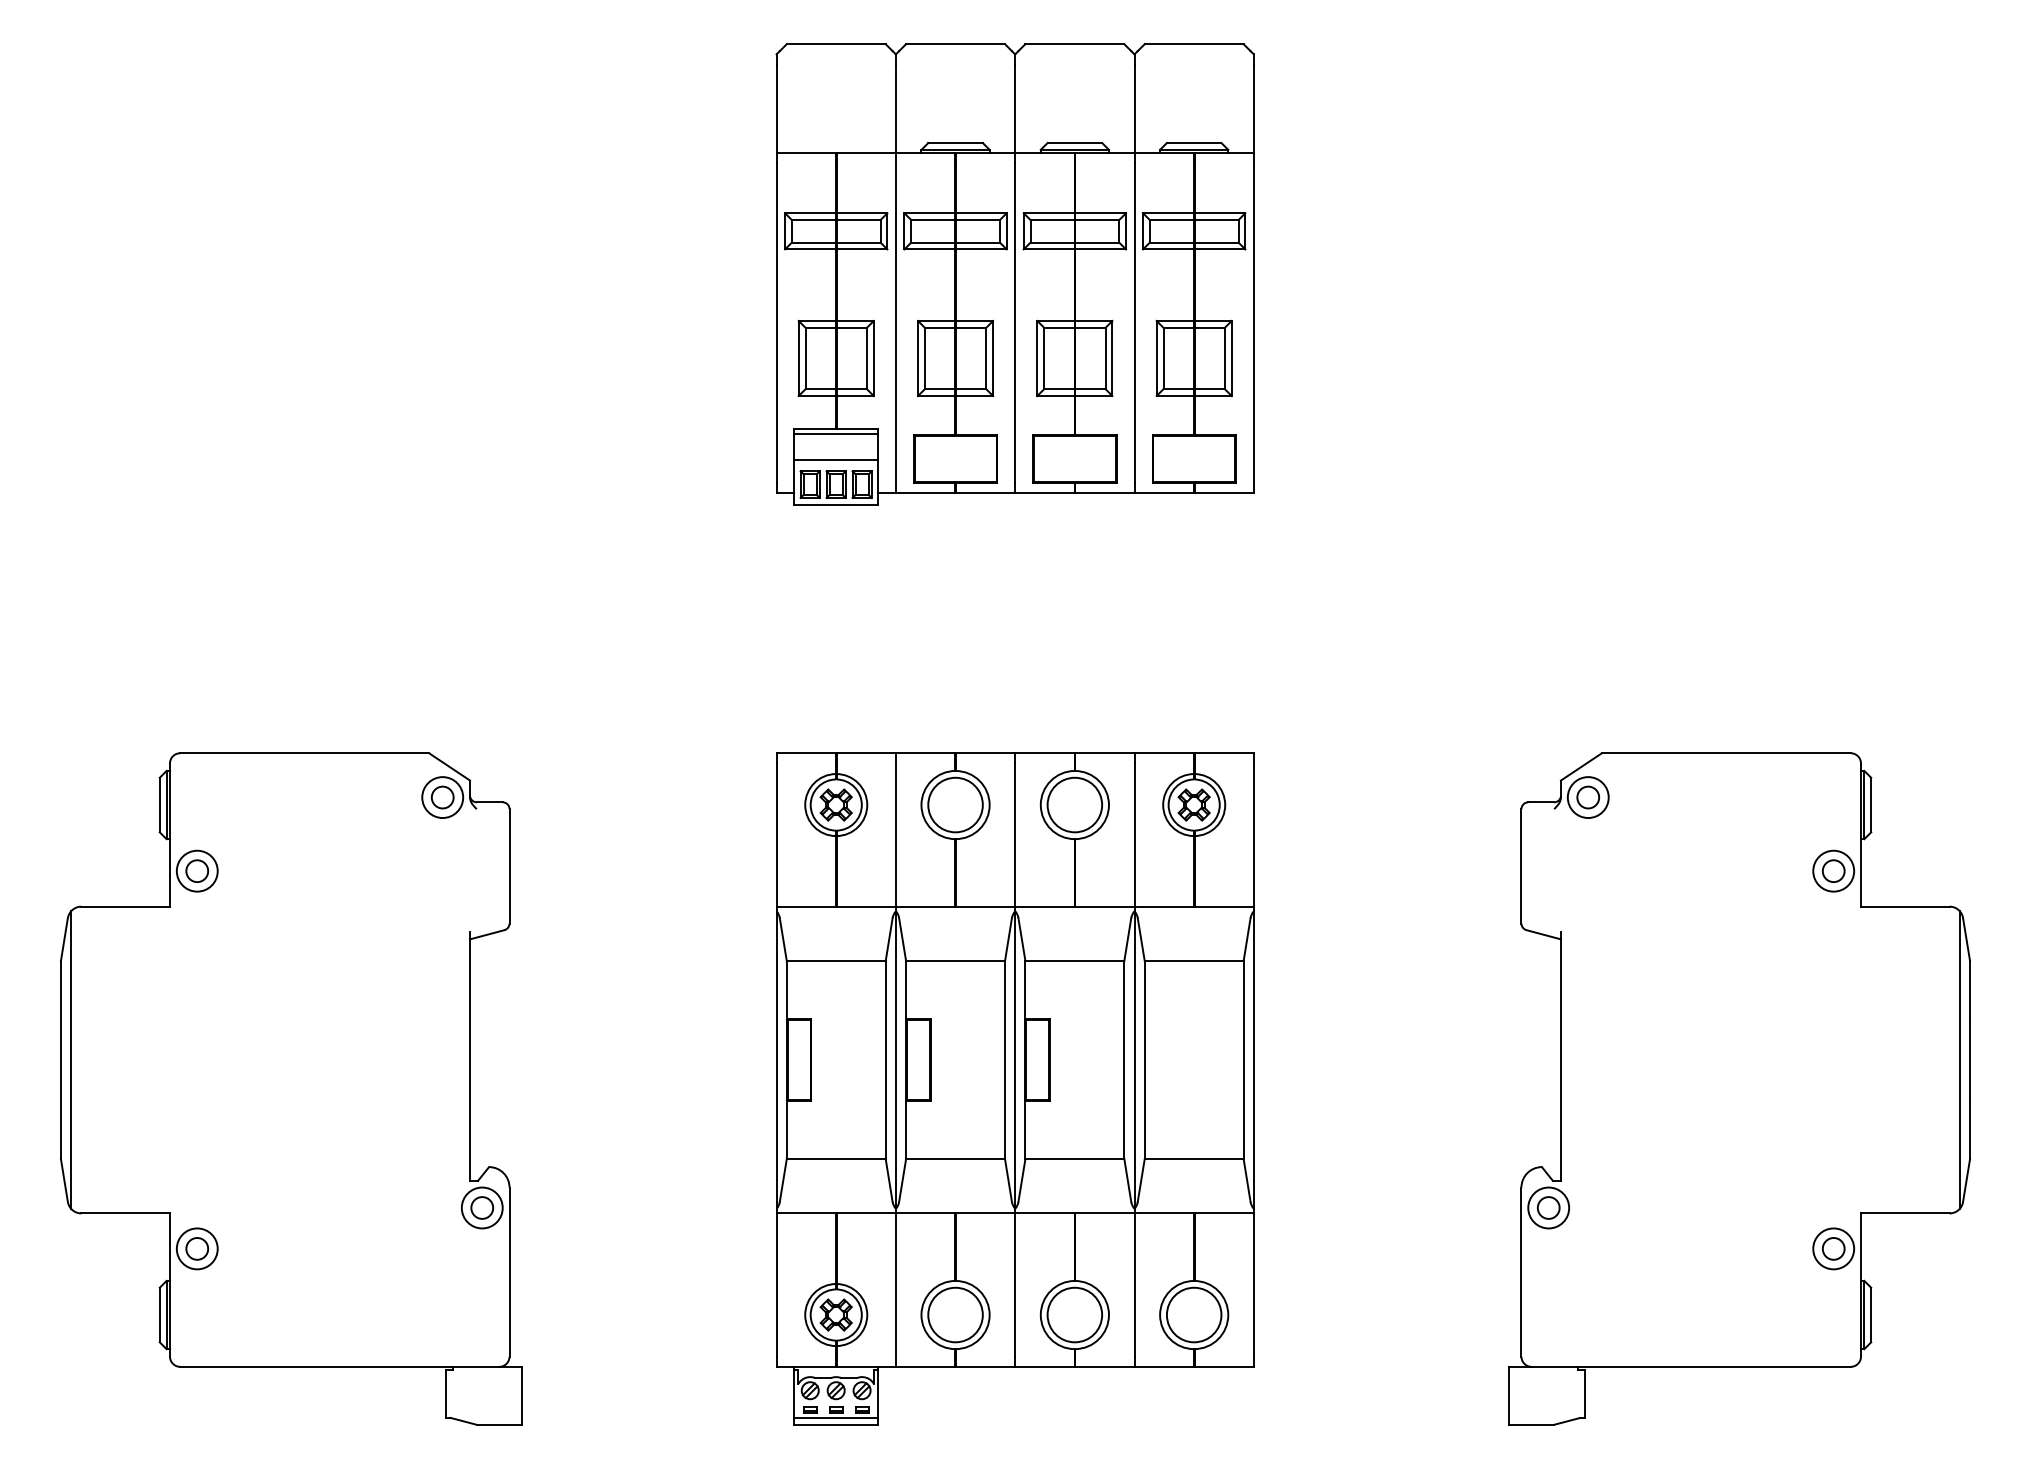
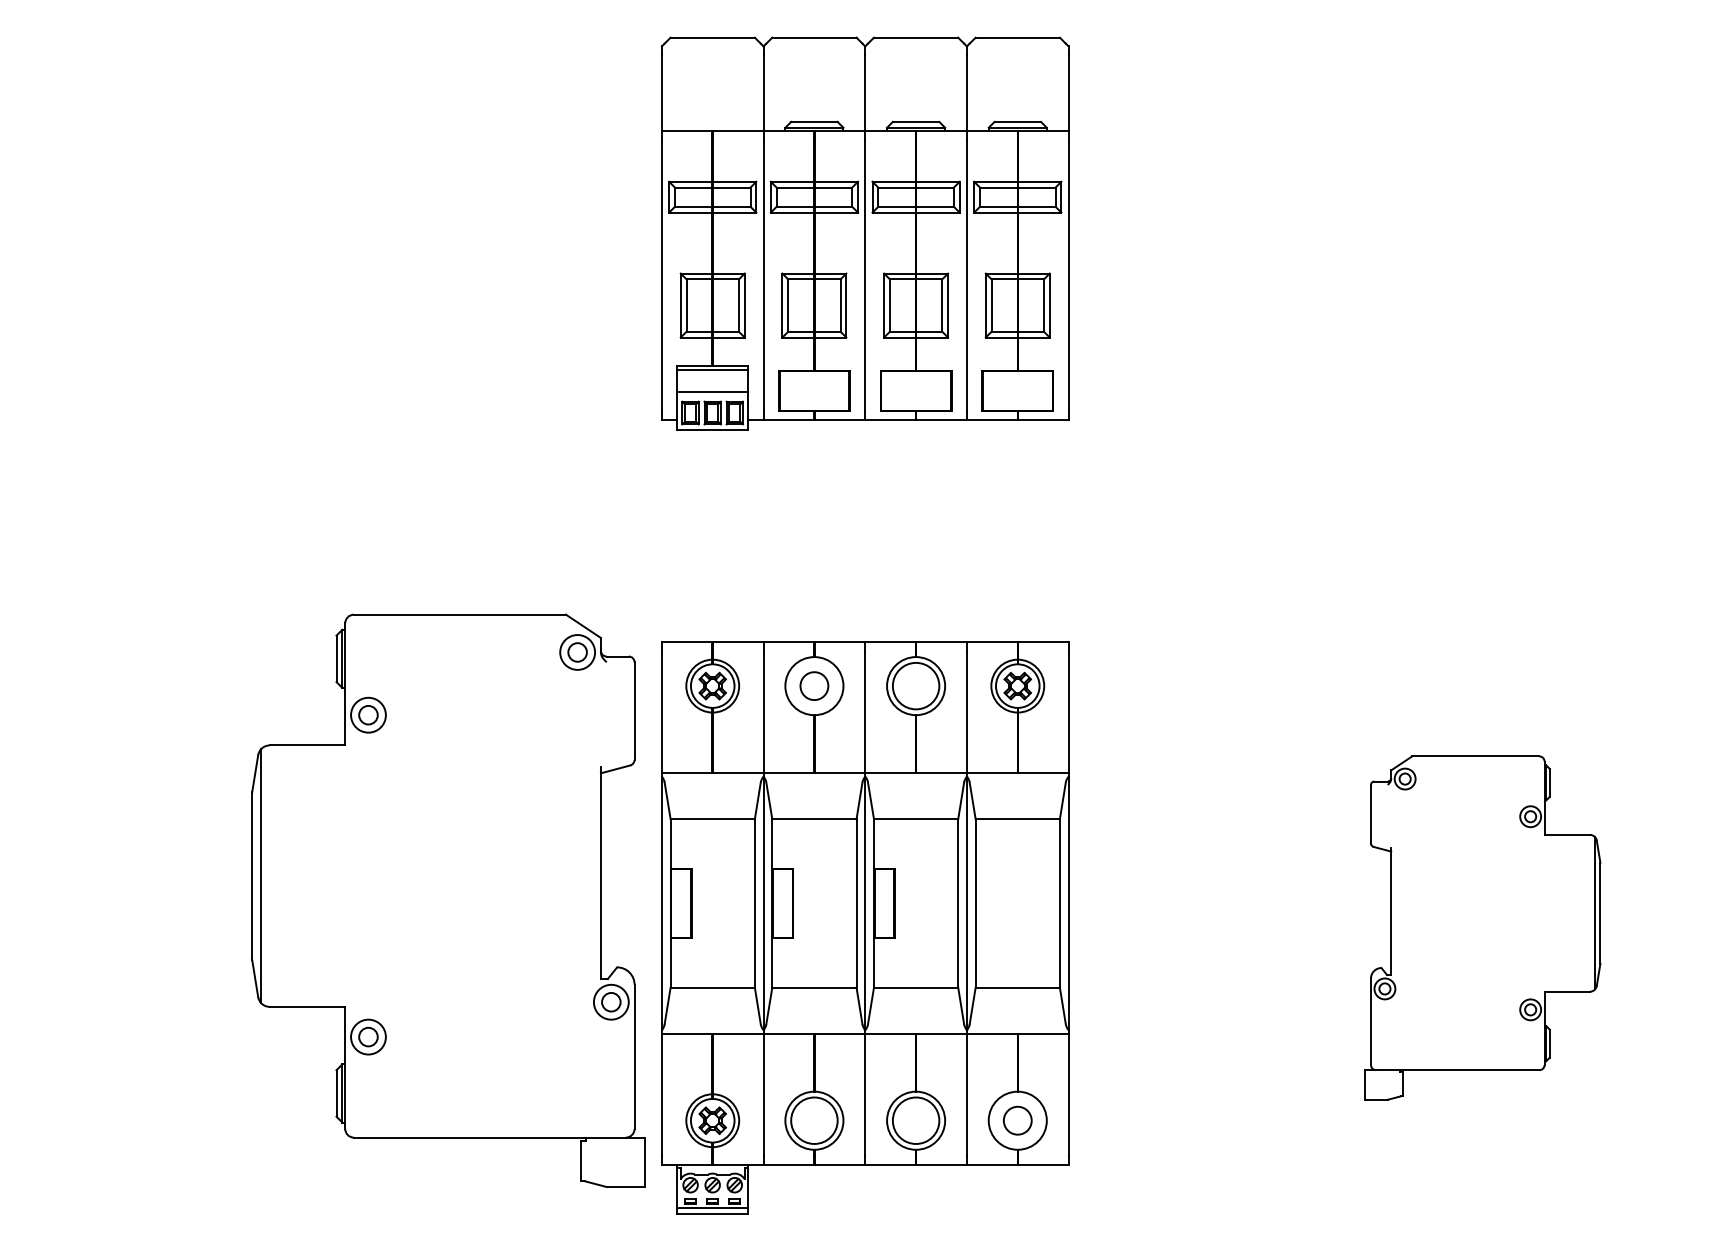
circle: (955, 804) -> (814, 685), size x0.6
part: (291, 1088) -> (448, 900), moved
part: (1739, 1088) -> (1482, 927), size x0.6
circle: (1193, 1314) -> (1017, 1120), size x0.6

